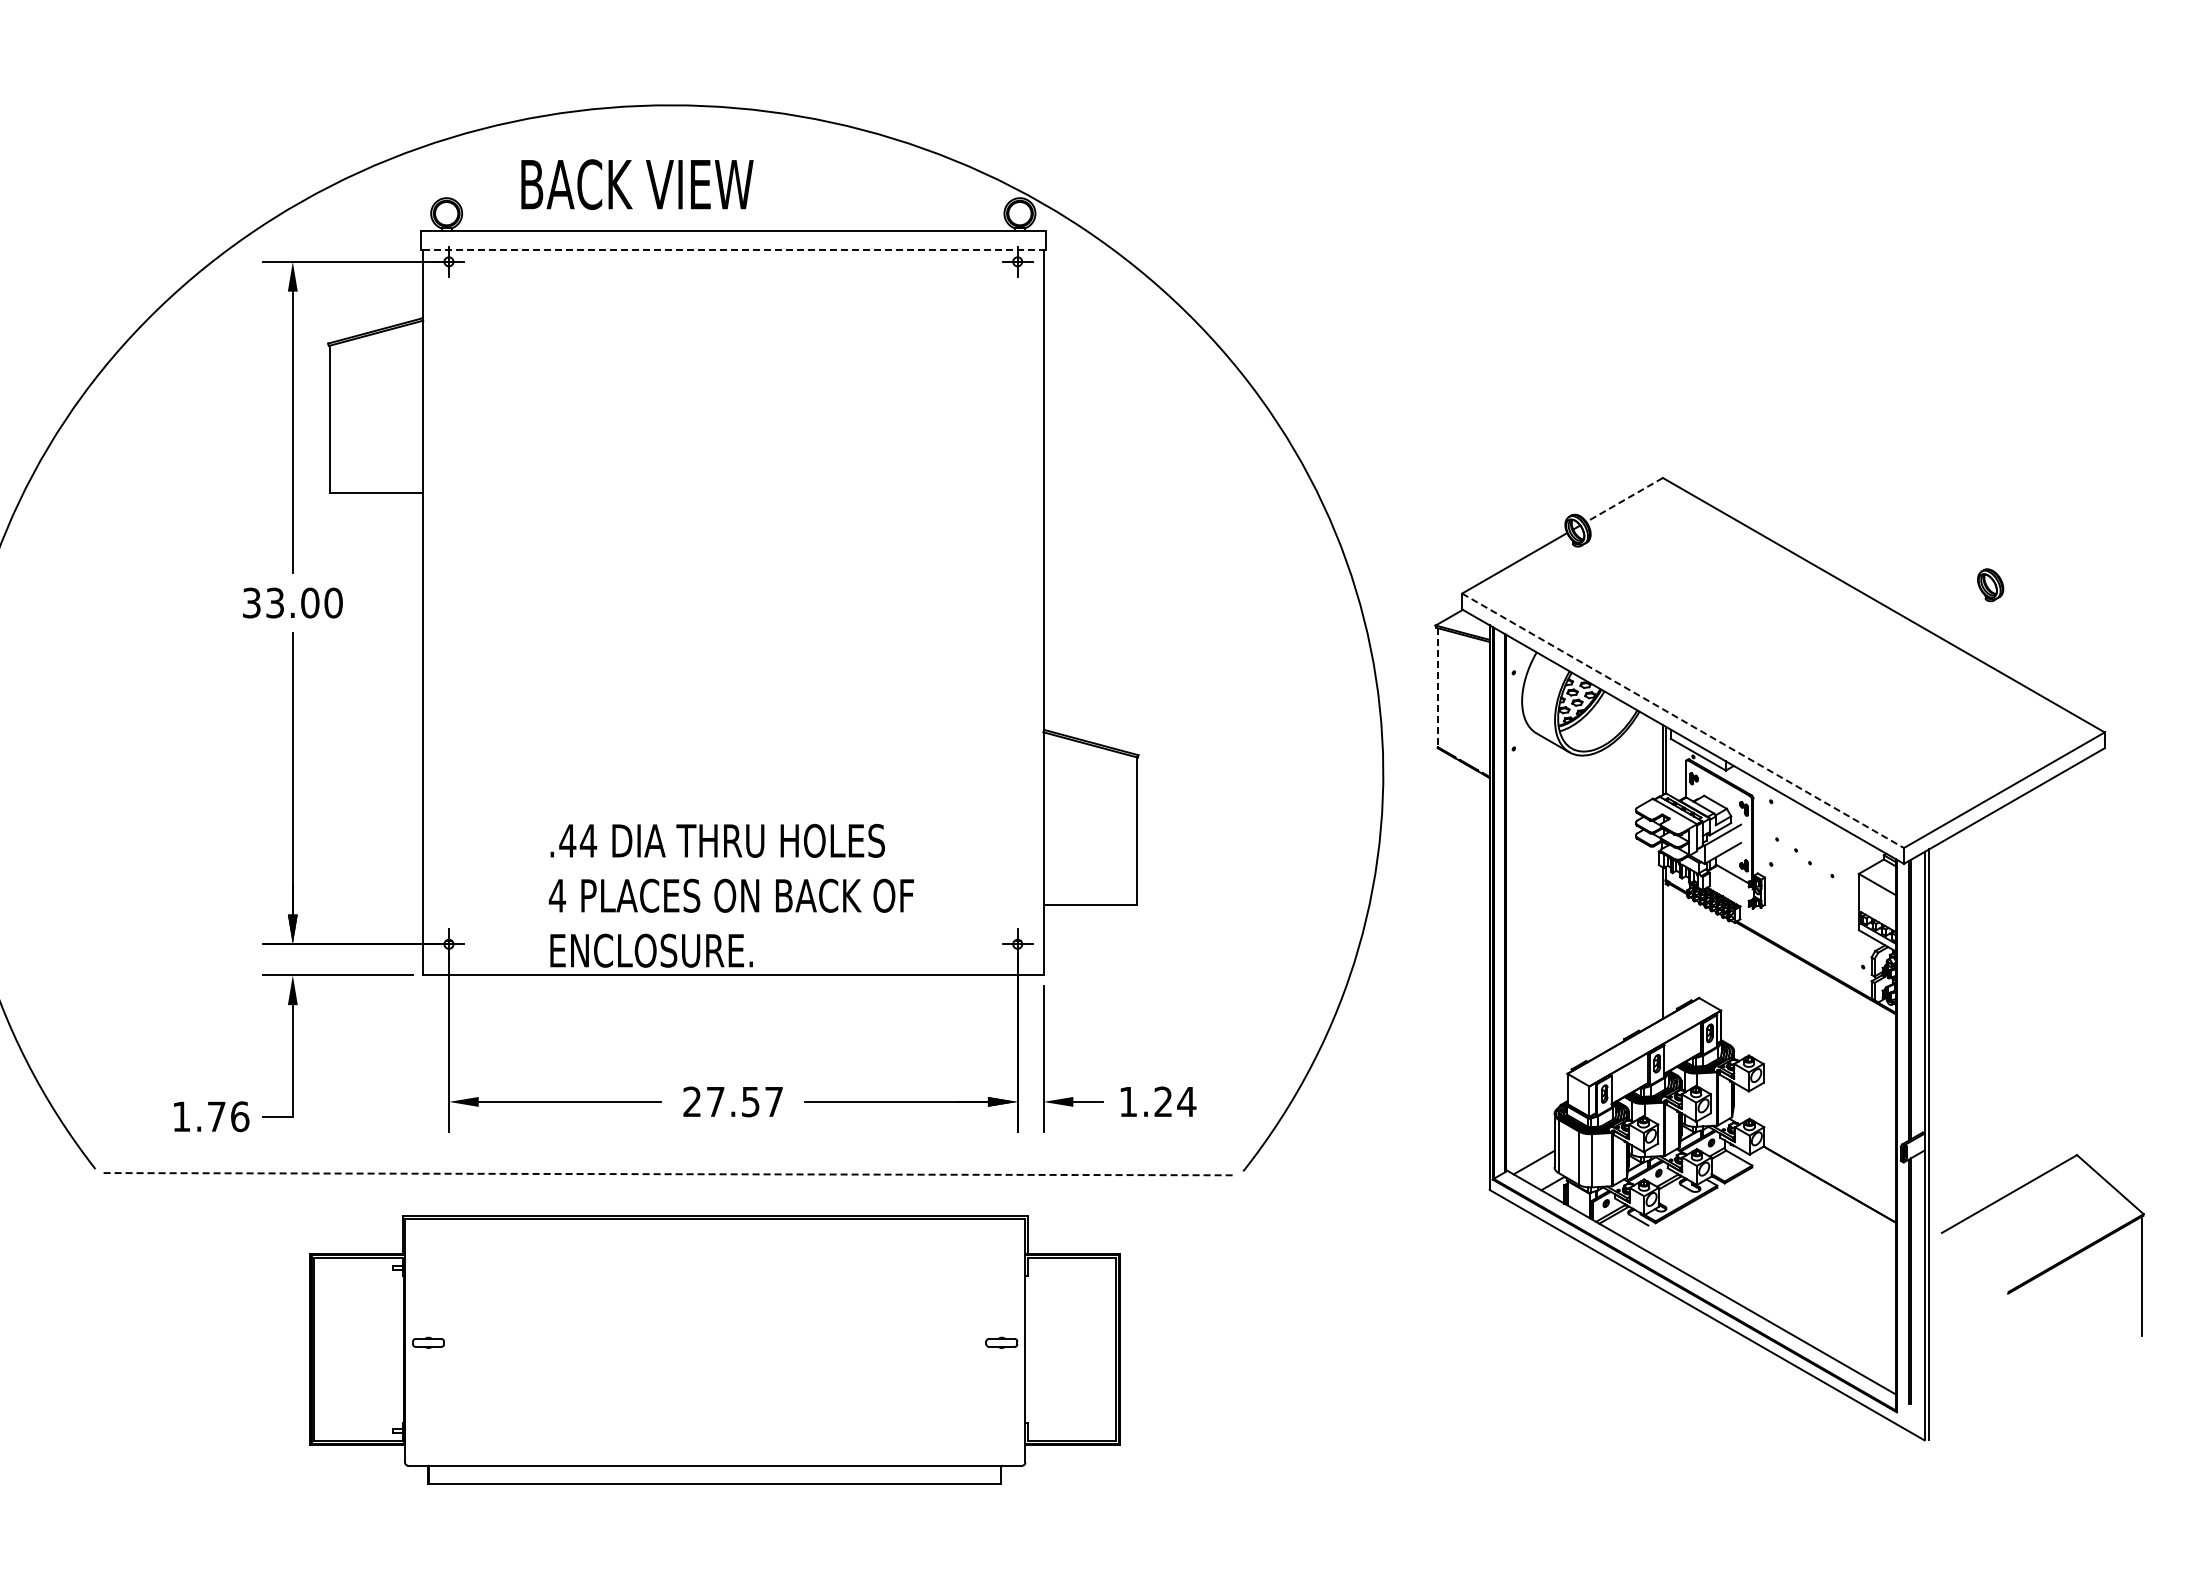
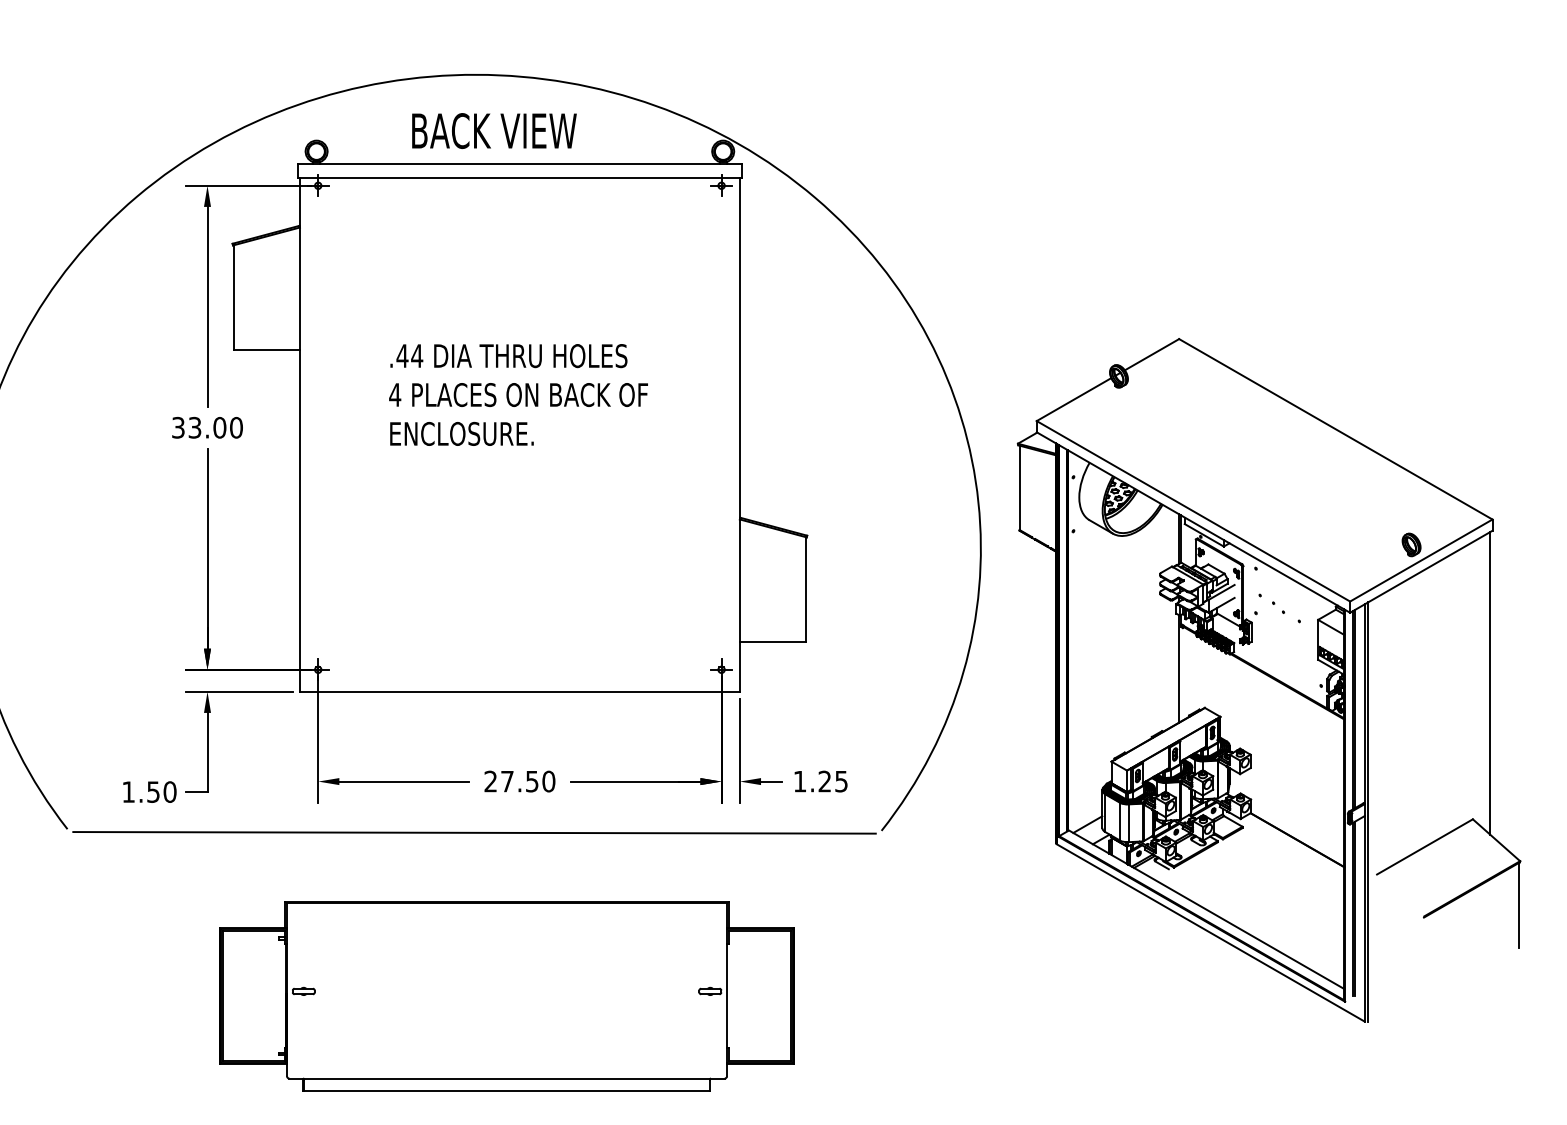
text: (637, 184) -> (494, 130), moved
line: (732, 250) -> (519, 177), dashed -> solid
line: (1624, 500) -> (1151, 355), dashed -> solid
part: (1990, 585) -> (1411, 545), moved
line: (1437, 688) -> (1019, 488), dashed -> solid
line: (1683, 720) -> (1193, 511), dashed -> solid
text: (730, 895) -> (517, 394), moved
line: (2101, 963) -> (1490, 683), added
text: (774, 1101) -> (549, 781), 27.57 -> 27.50
text: (1186, 1102) -> (841, 781), 1.24 -> 1.25
text: (228, 1116) -> (161, 791), 1.76 -> 1.50
line: (669, 1174) -> (474, 833), dashed -> solid
part: (714, 1349) -> (506, 996), moved

